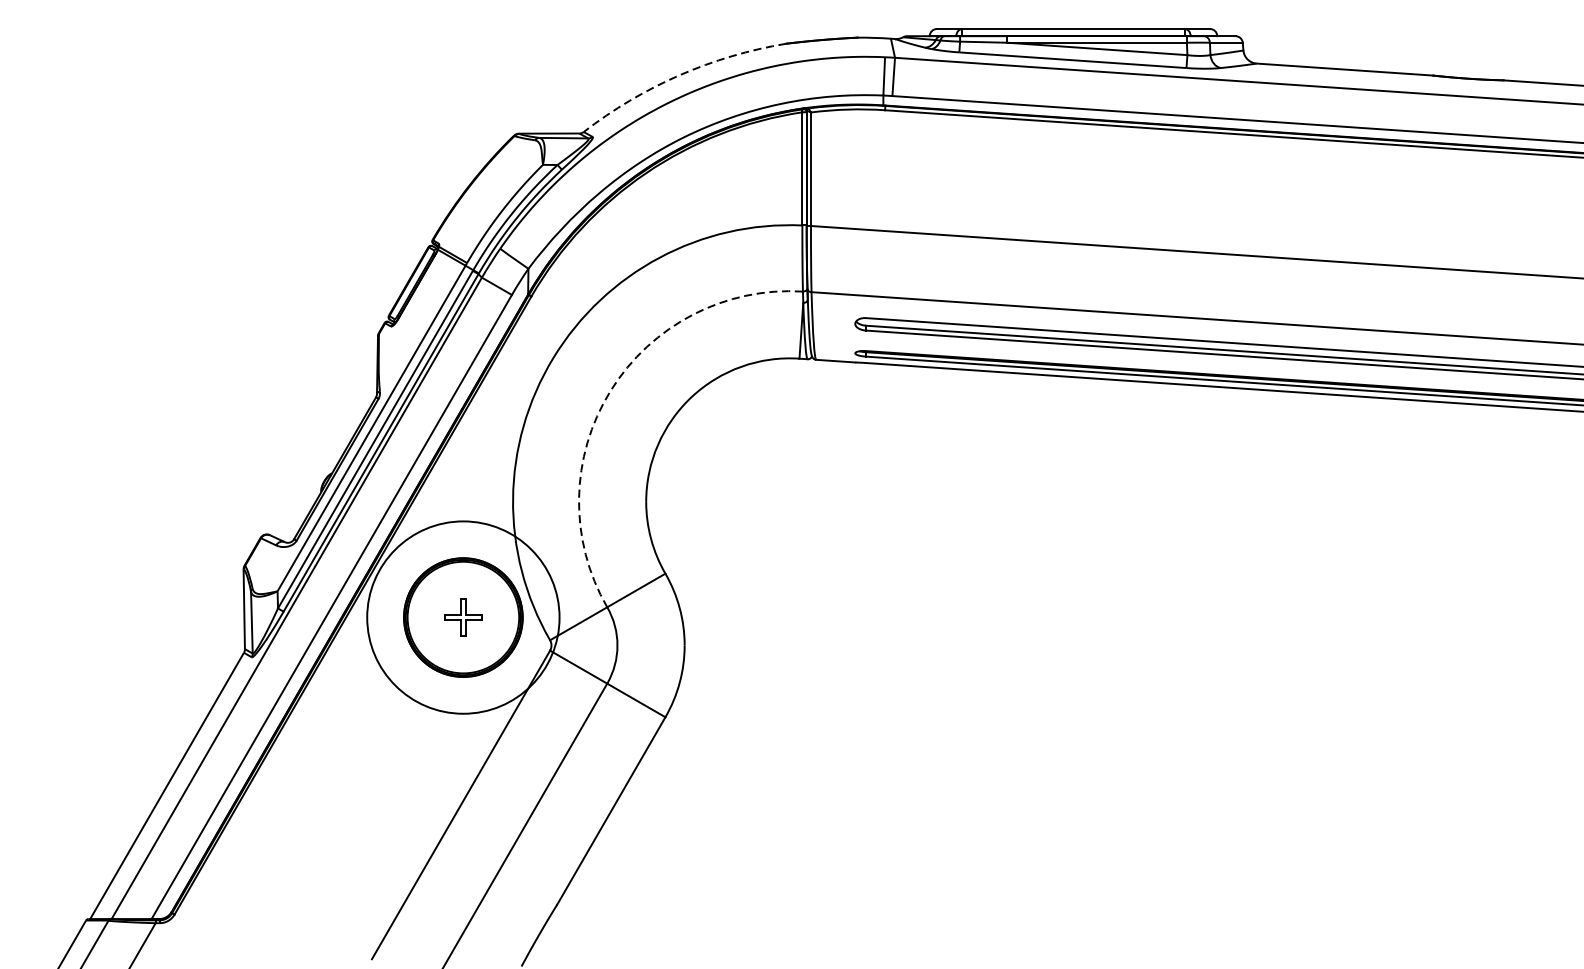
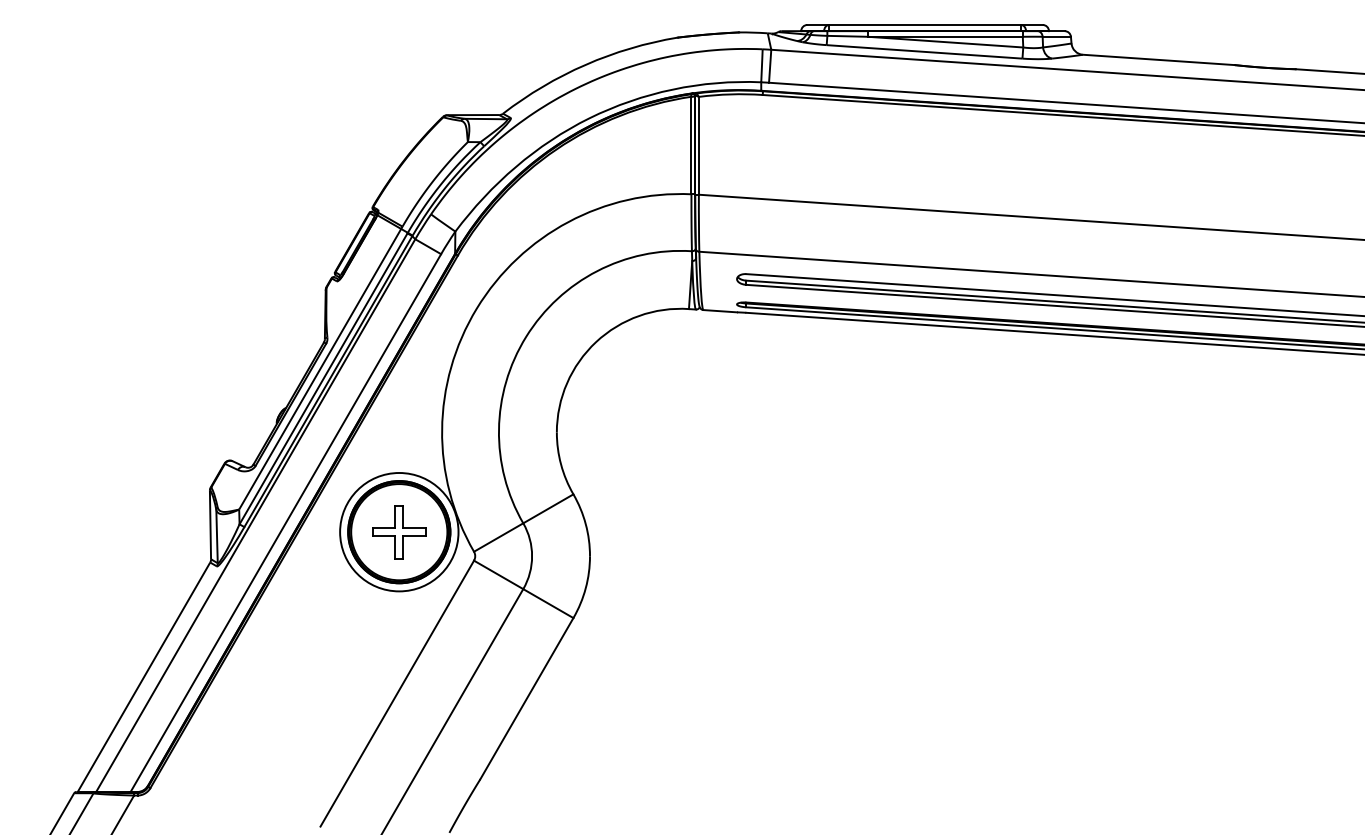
arc: (679, 74) -> (585, 64), dashed -> solid
arc: (610, 390) -> (526, 336), dashed -> solid
circle: (463, 616) -> (399, 531), size x0.71
part: (463, 617) -> (399, 532), size x1.67

